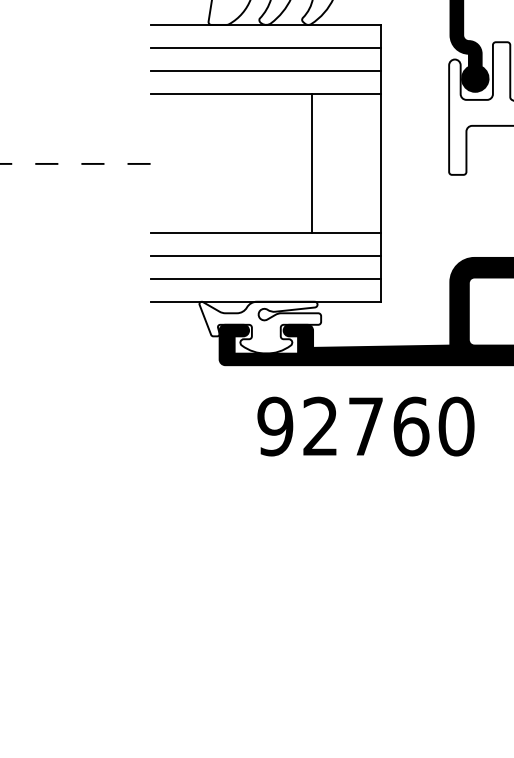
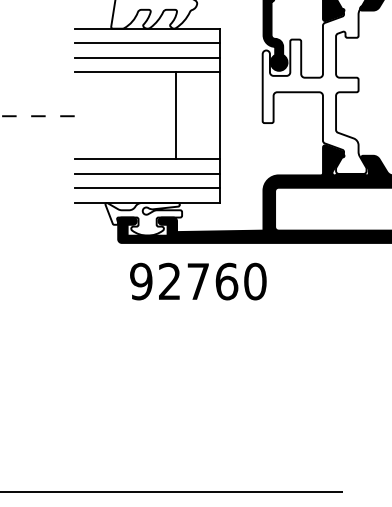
text: (366, 426) -> (198, 281), moved

